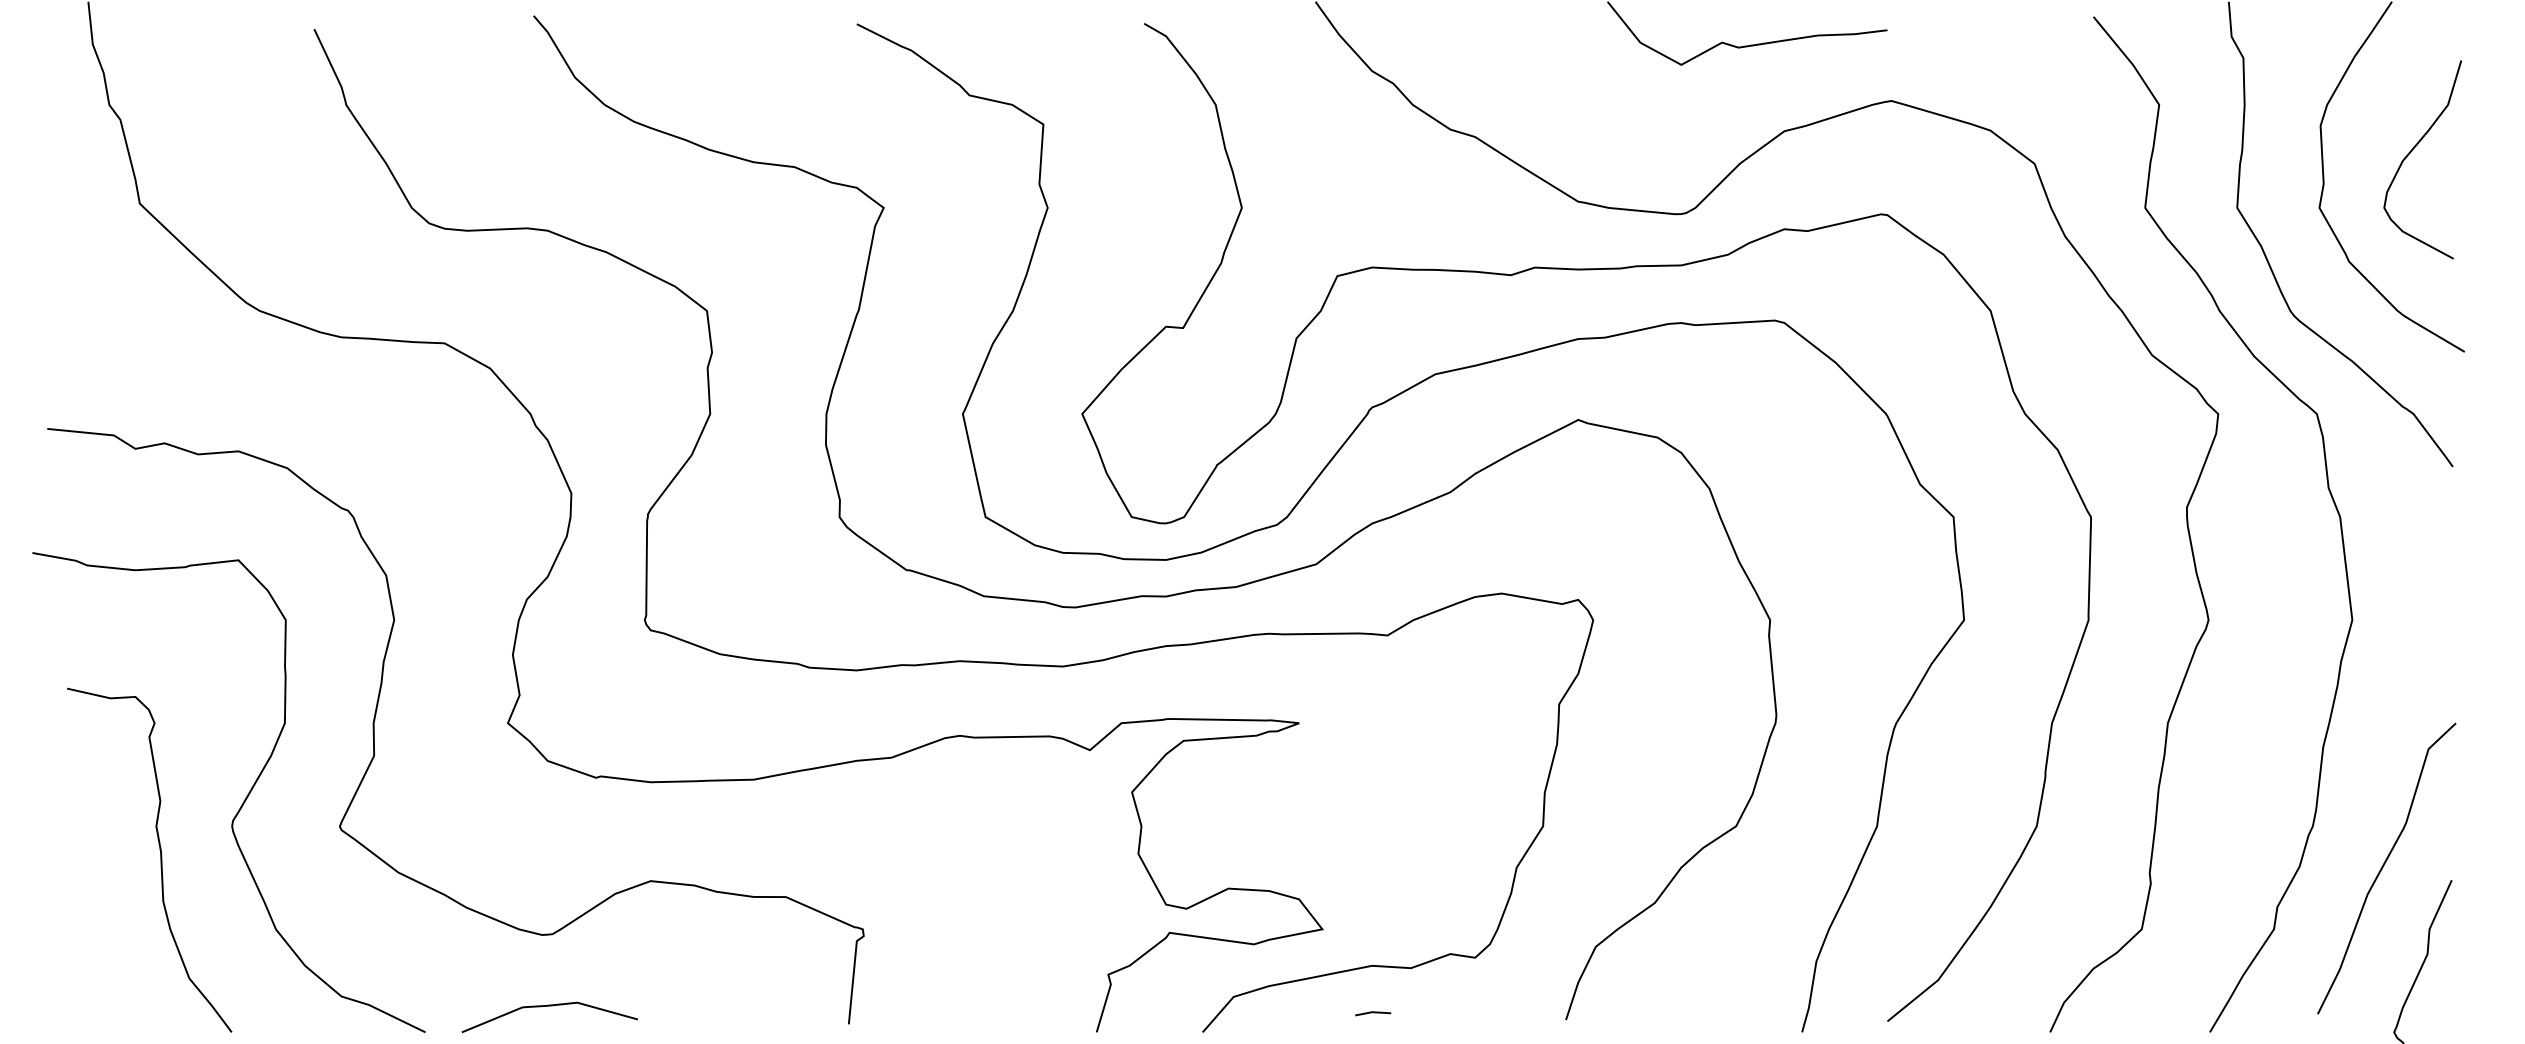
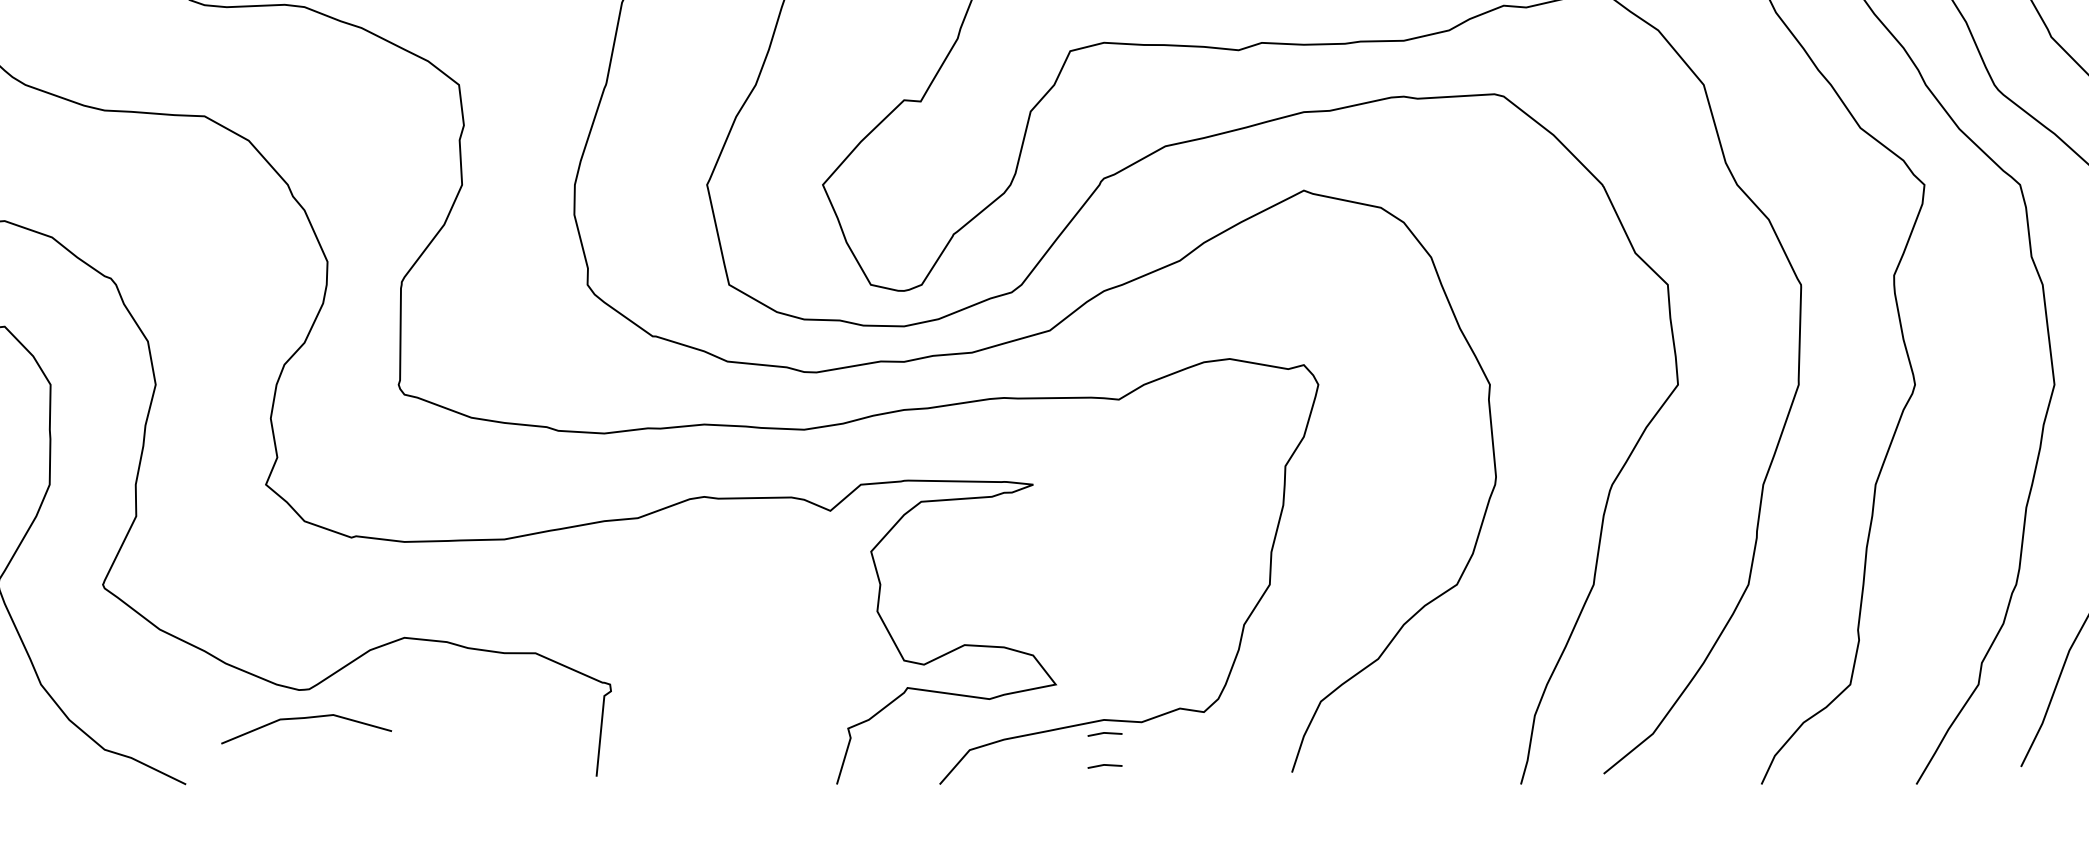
line: (1373, 980) -> (1105, 734), added
line: (549, 1006) -> (306, 718), moved

